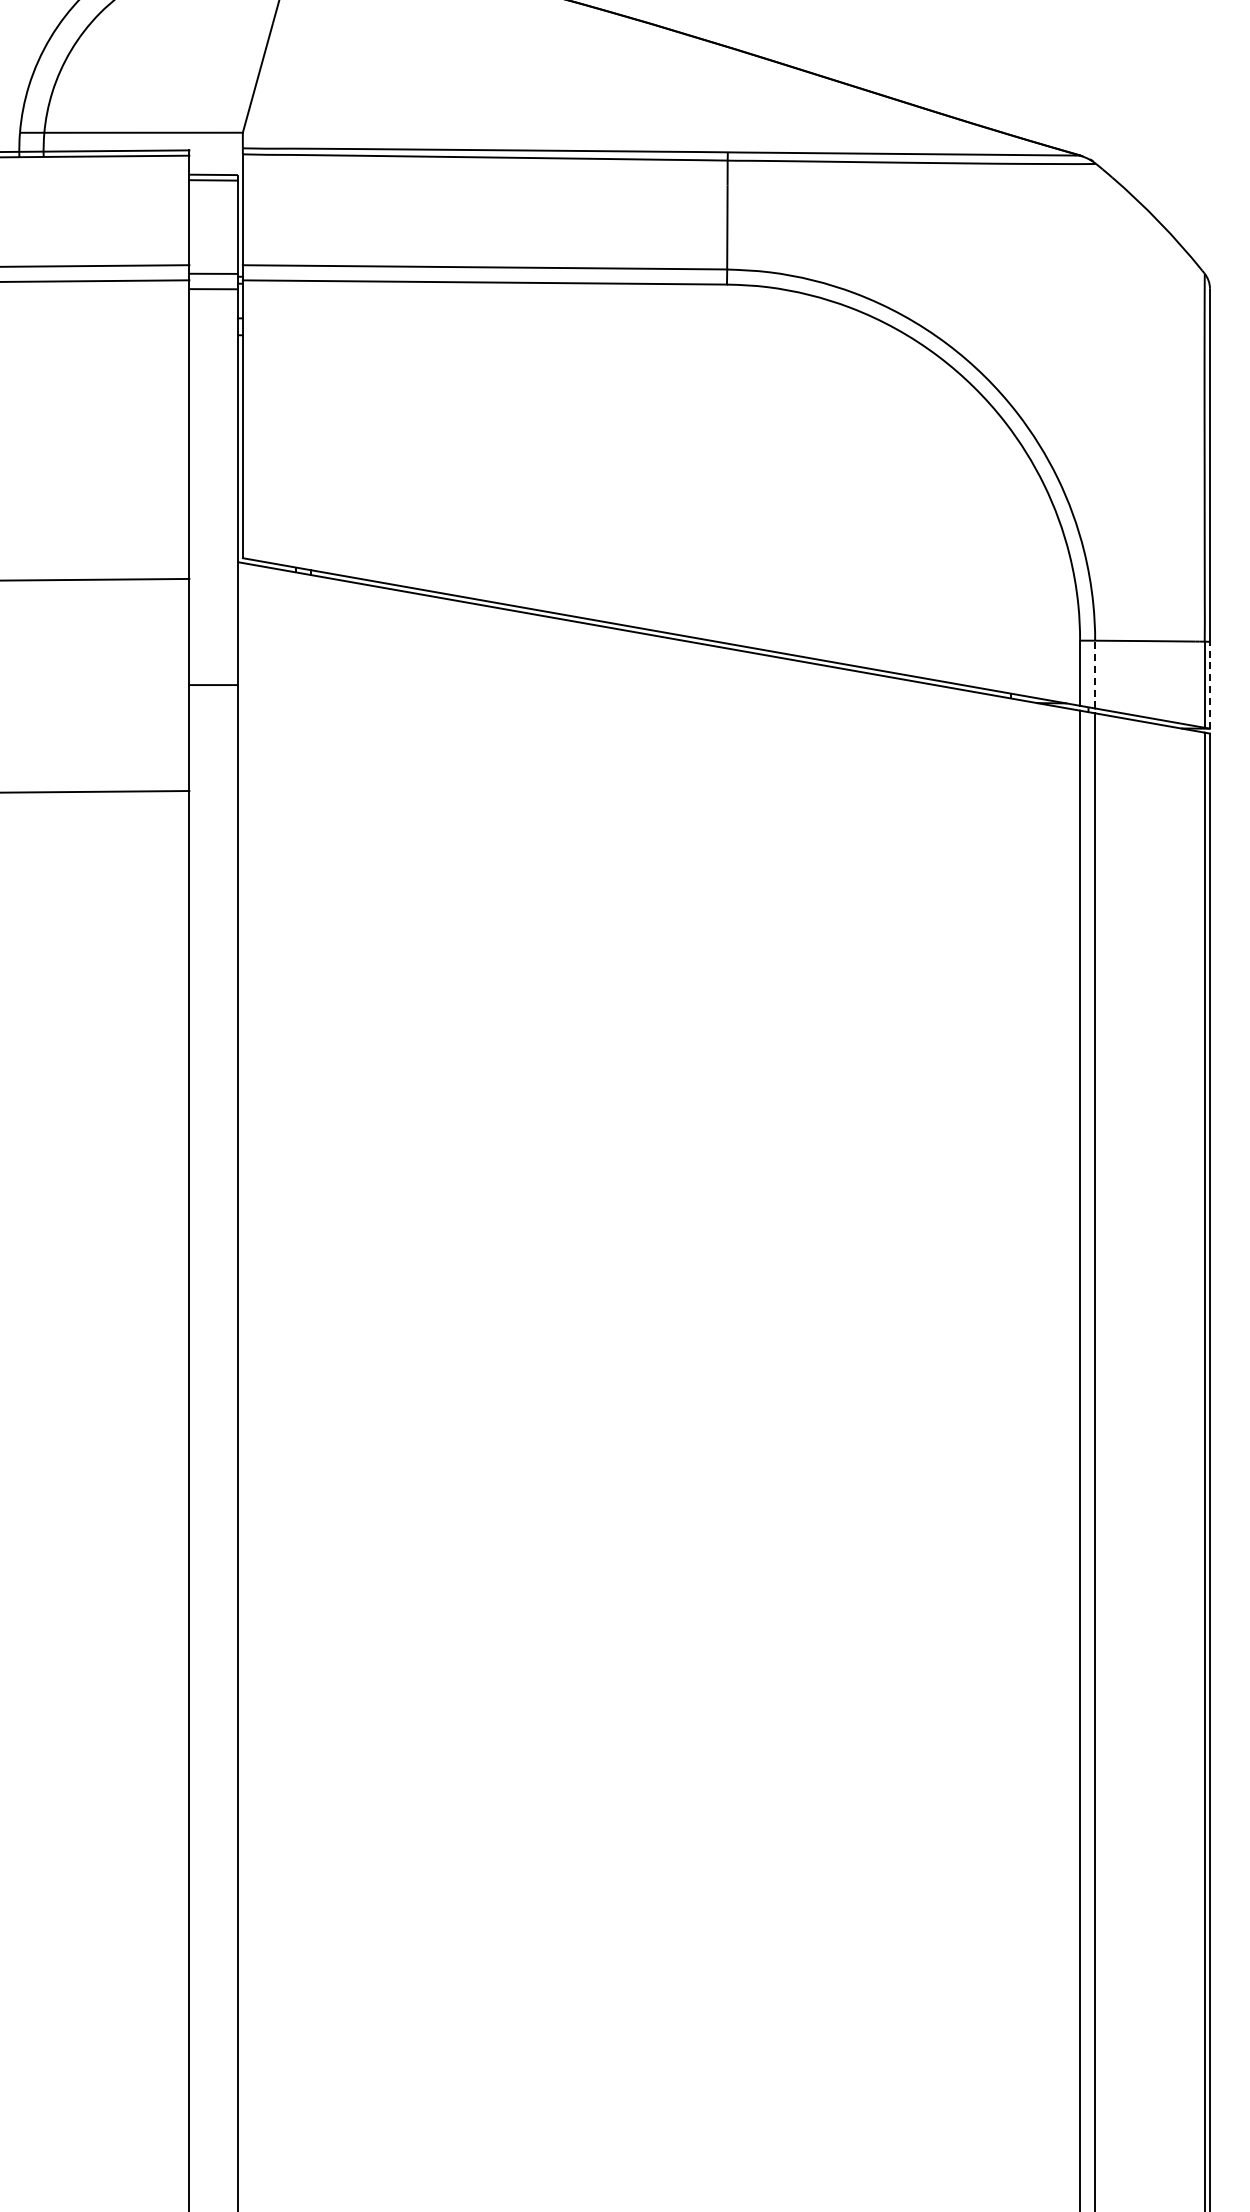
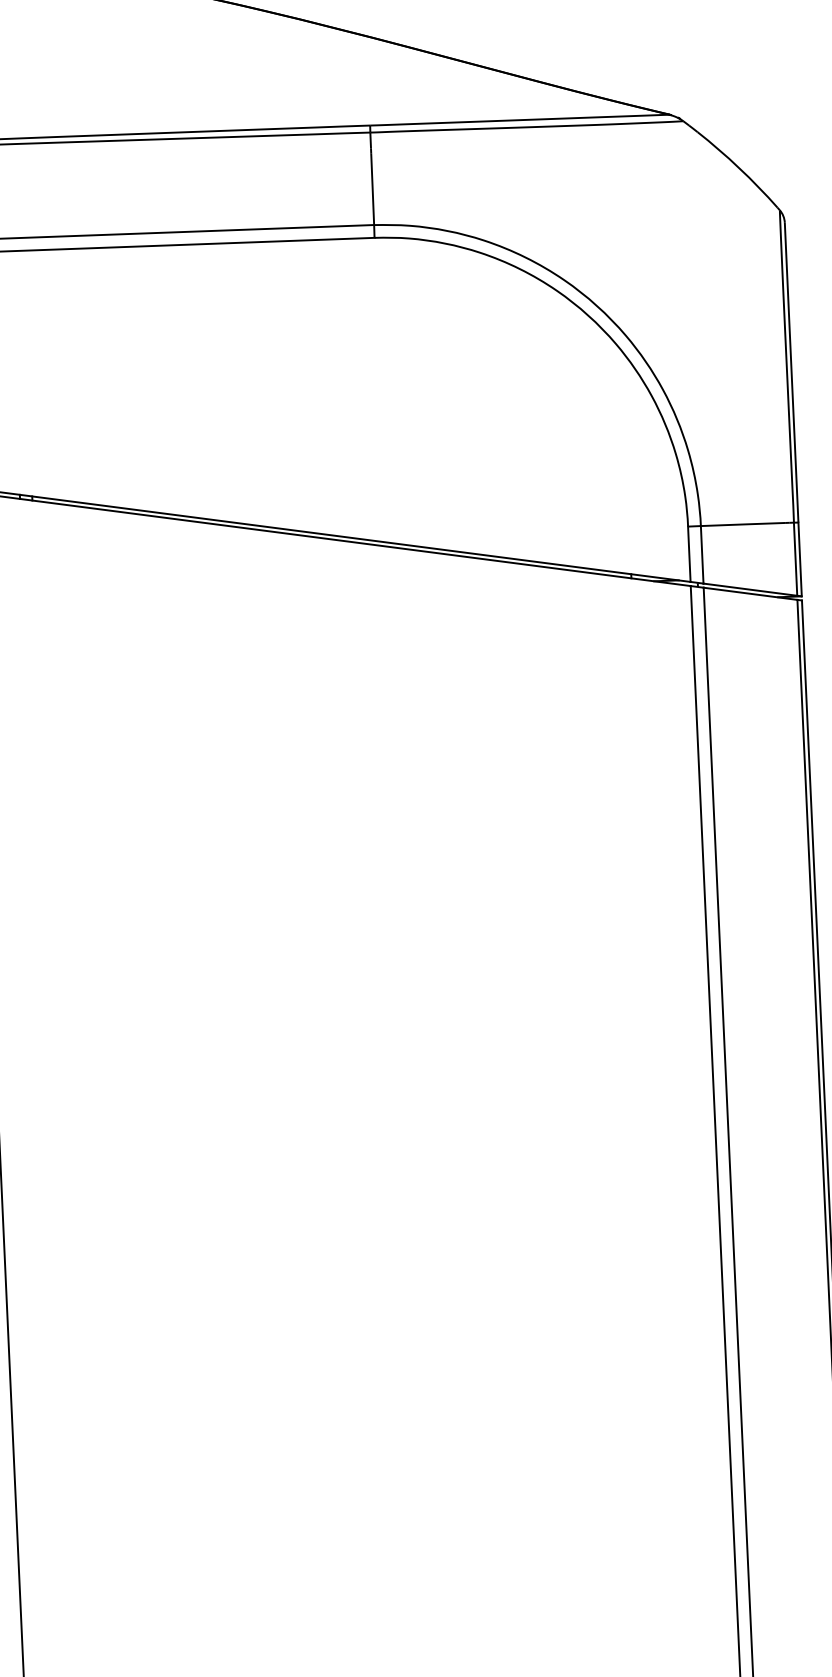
line: (1095, 674) -> (702, 554), dashed -> solid
line: (1209, 684) -> (799, 558), dashed -> solid

